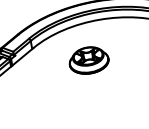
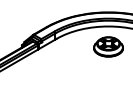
part: (88, 59) -> (108, 46), moved

